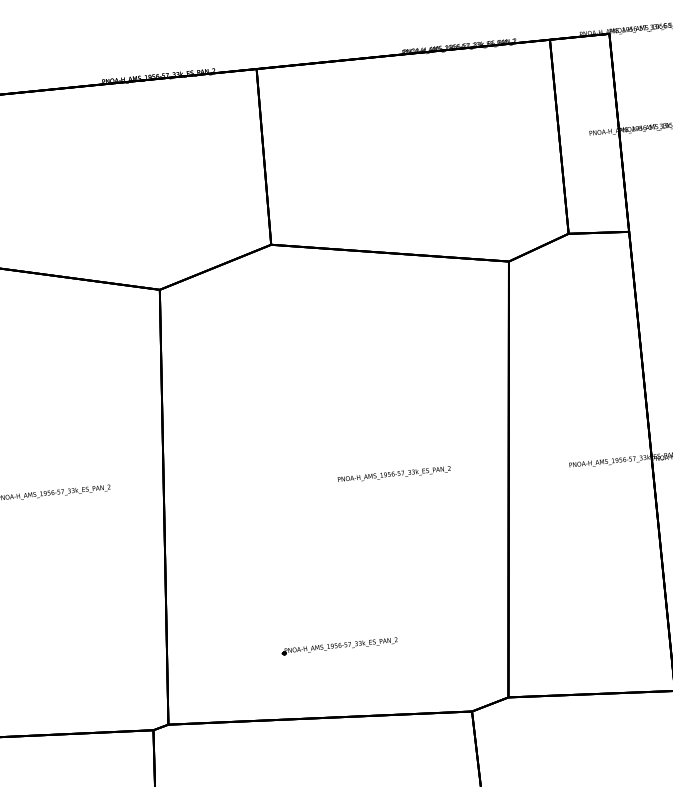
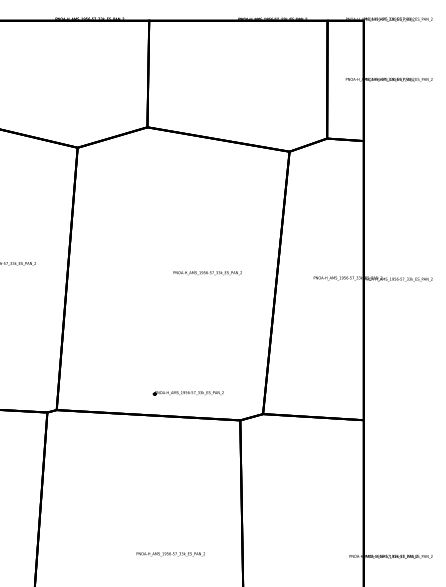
part: (338, 646) -> (187, 393), moved

